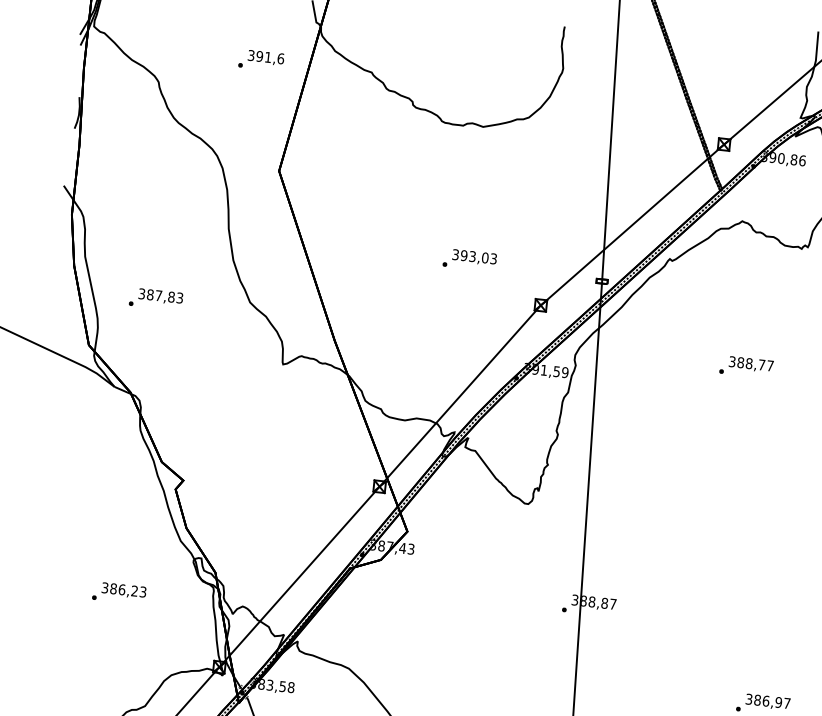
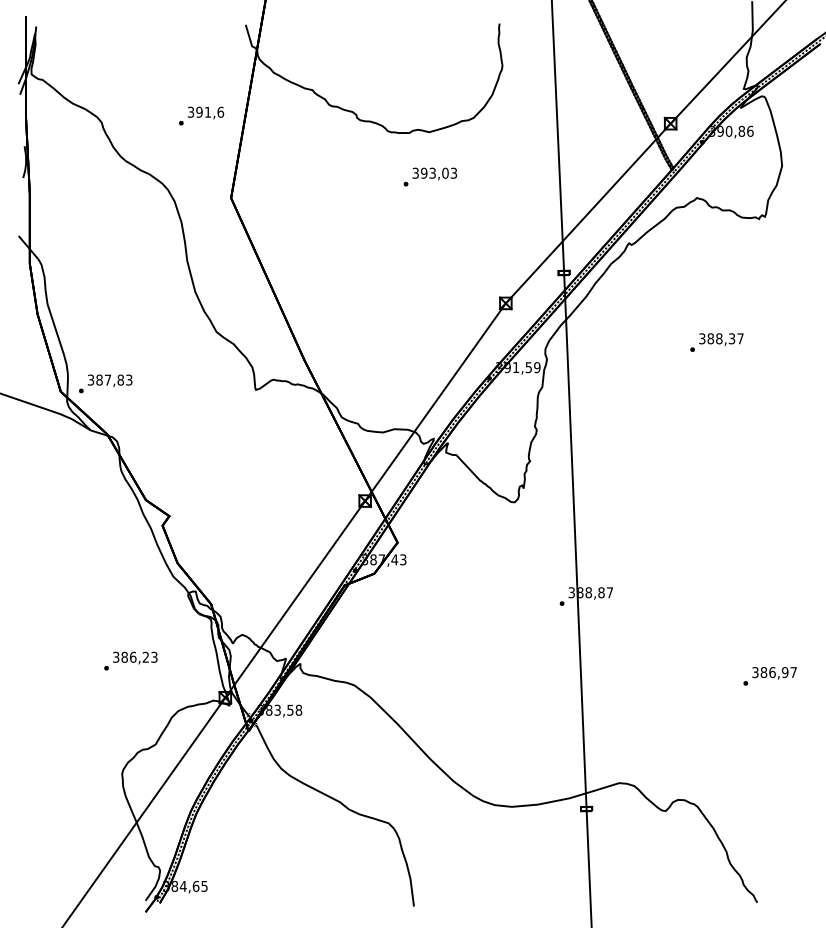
text: (261, 59) -> (201, 115), moved
text: (470, 259) -> (430, 176), moved
text: (155, 298) -> (105, 383), moved
text: (761, 364) -> (731, 338), 388,77 -> 388,37
text: (119, 592) -> (130, 660), moved

